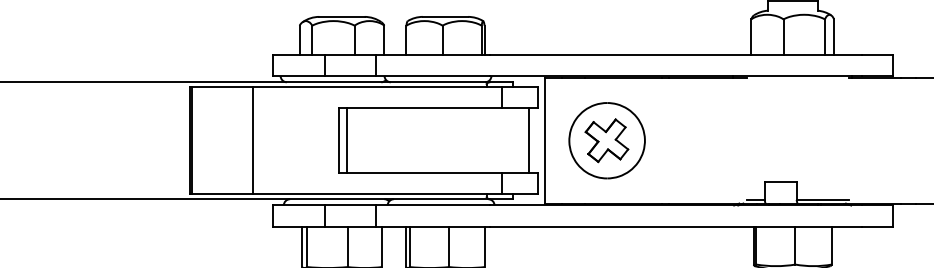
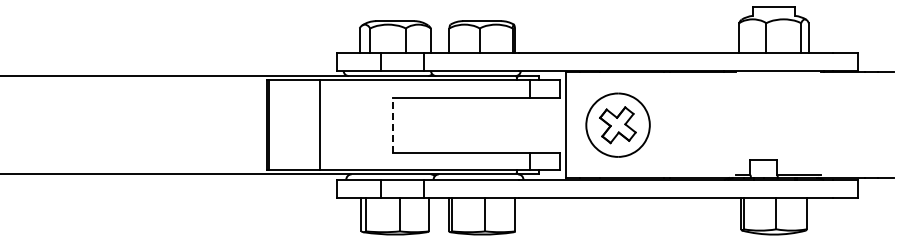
line: (338, 139) -> (392, 124), solid -> dashed
line: (347, 139) -> (399, 124), removed
line: (529, 139) -> (552, 124), removed

